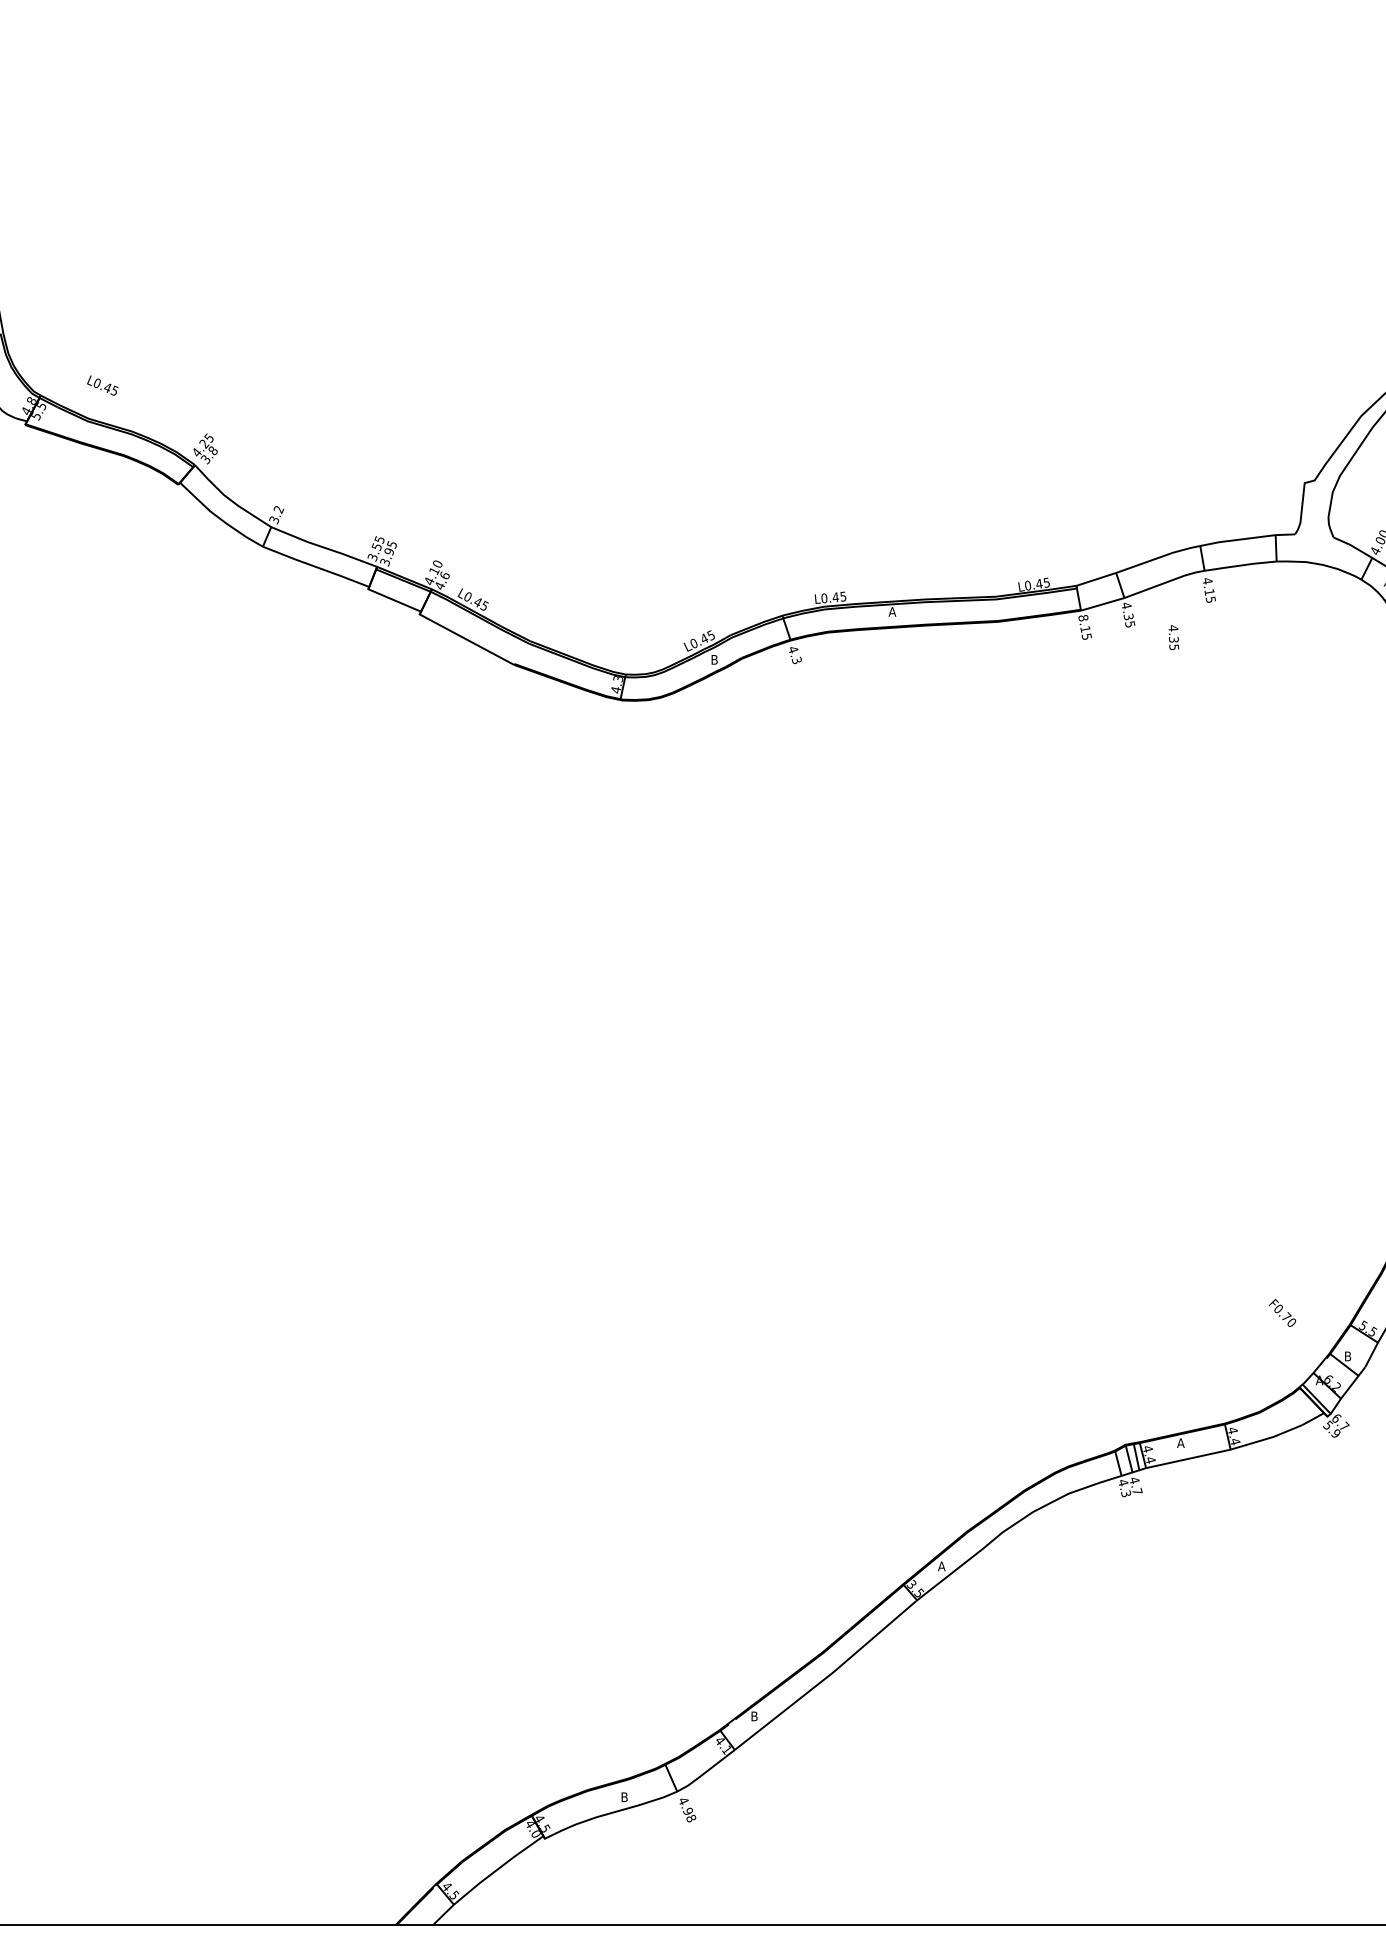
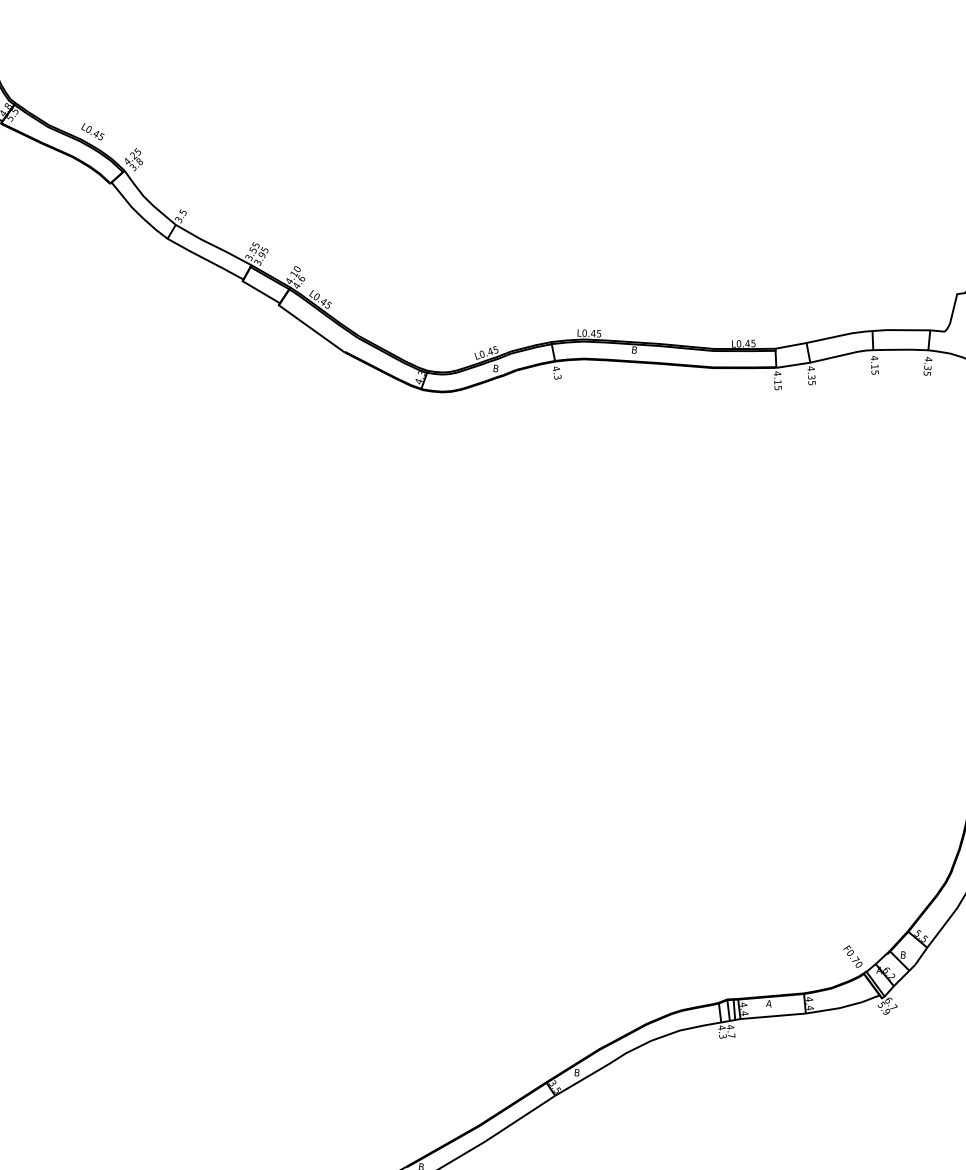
text: (102, 385) -> (92, 131), moved
text: (278, 508) -> (183, 211), 3.2 -> 3.5
text: (892, 611) -> (634, 349), A -> B
text: (1083, 618) -> (777, 374), 8.15 -> 4.15
text: (1173, 637) -> (927, 366), moved
text: (1282, 1312) -> (853, 956), moved
text: (941, 1566) -> (576, 1072), A -> B

